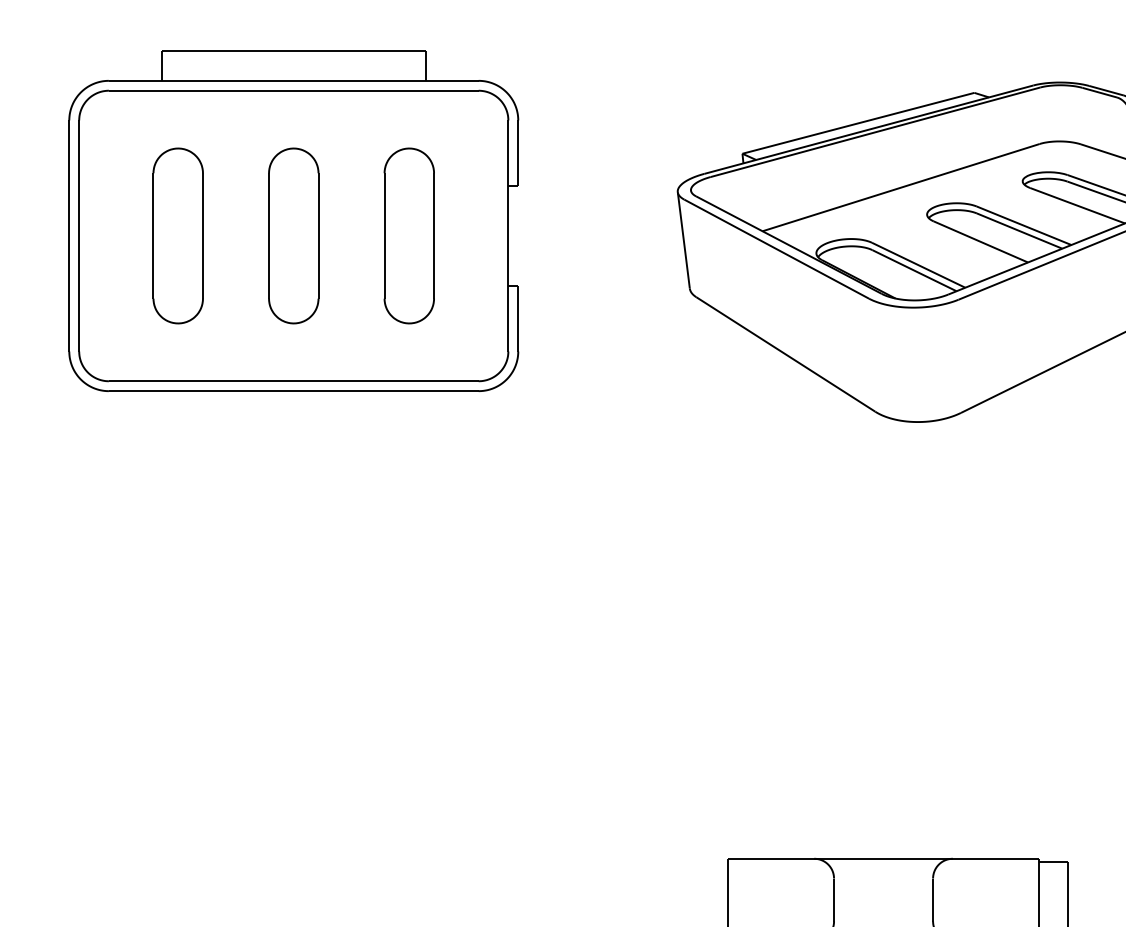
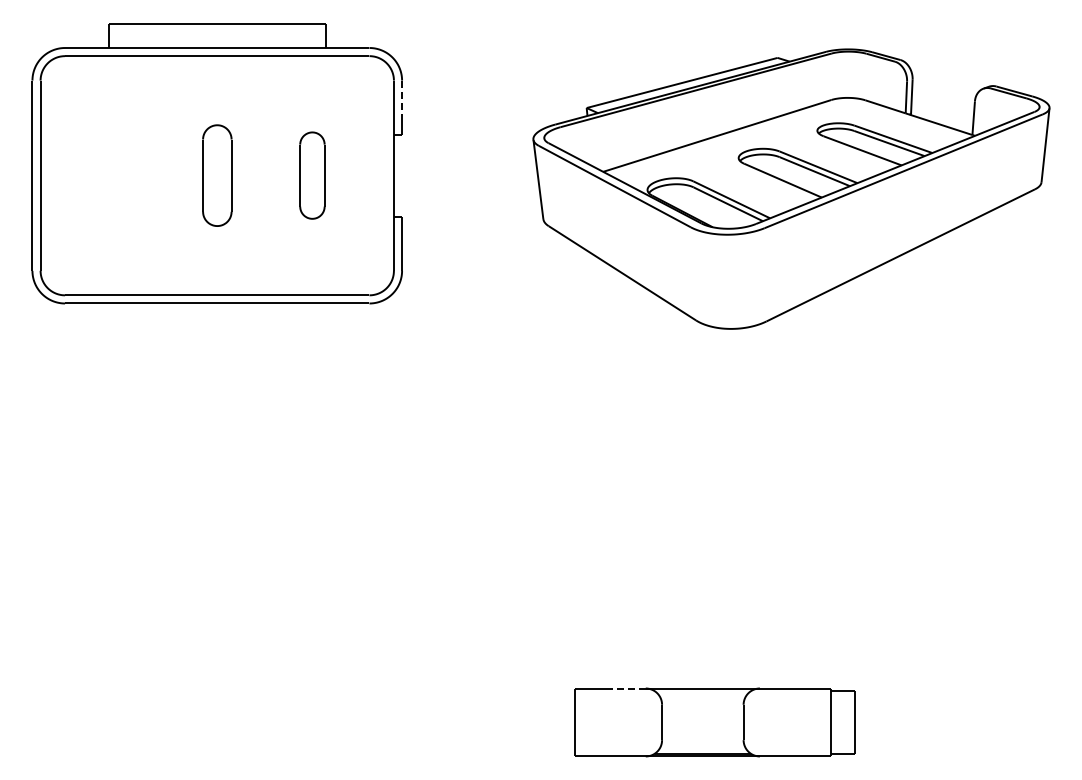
line: (518, 144) -> (402, 100), solid -> dashed
part: (177, 235) -> (121, 175), removed
part: (294, 235) -> (217, 175), size x0.7
part: (409, 235) -> (312, 175), size x0.6
line: (790, 858) -> (626, 688), solid -> dashed

